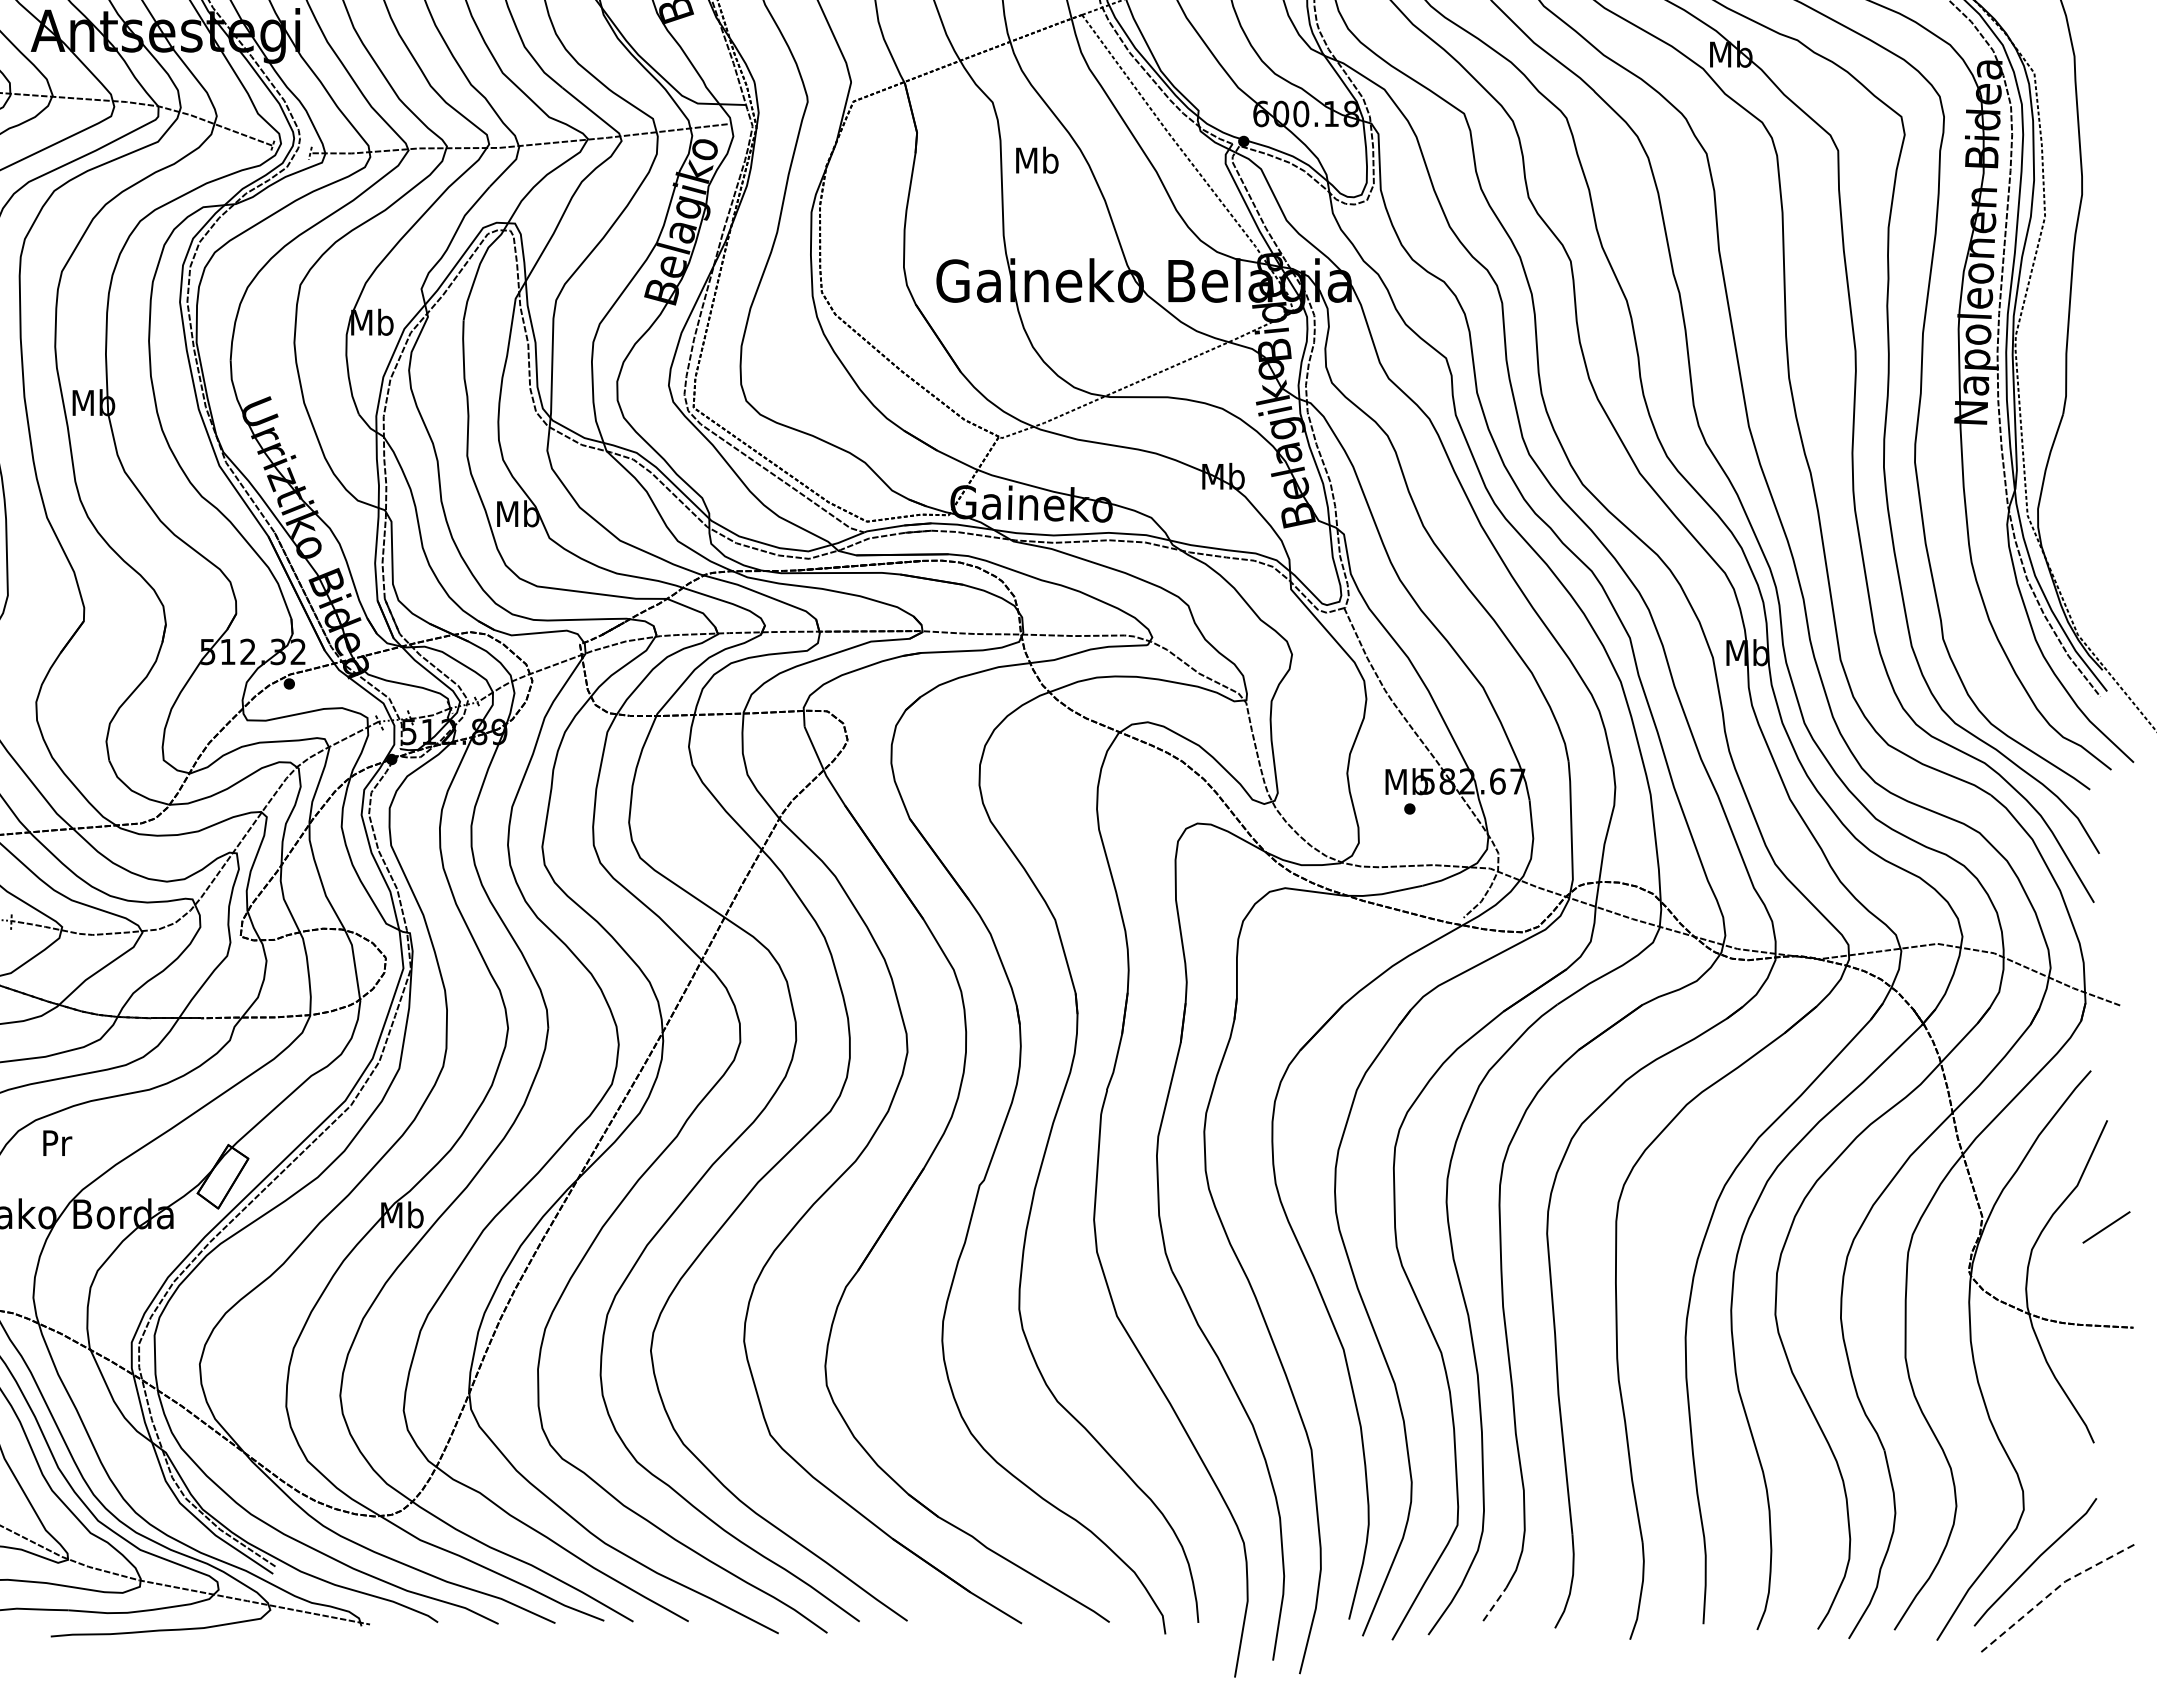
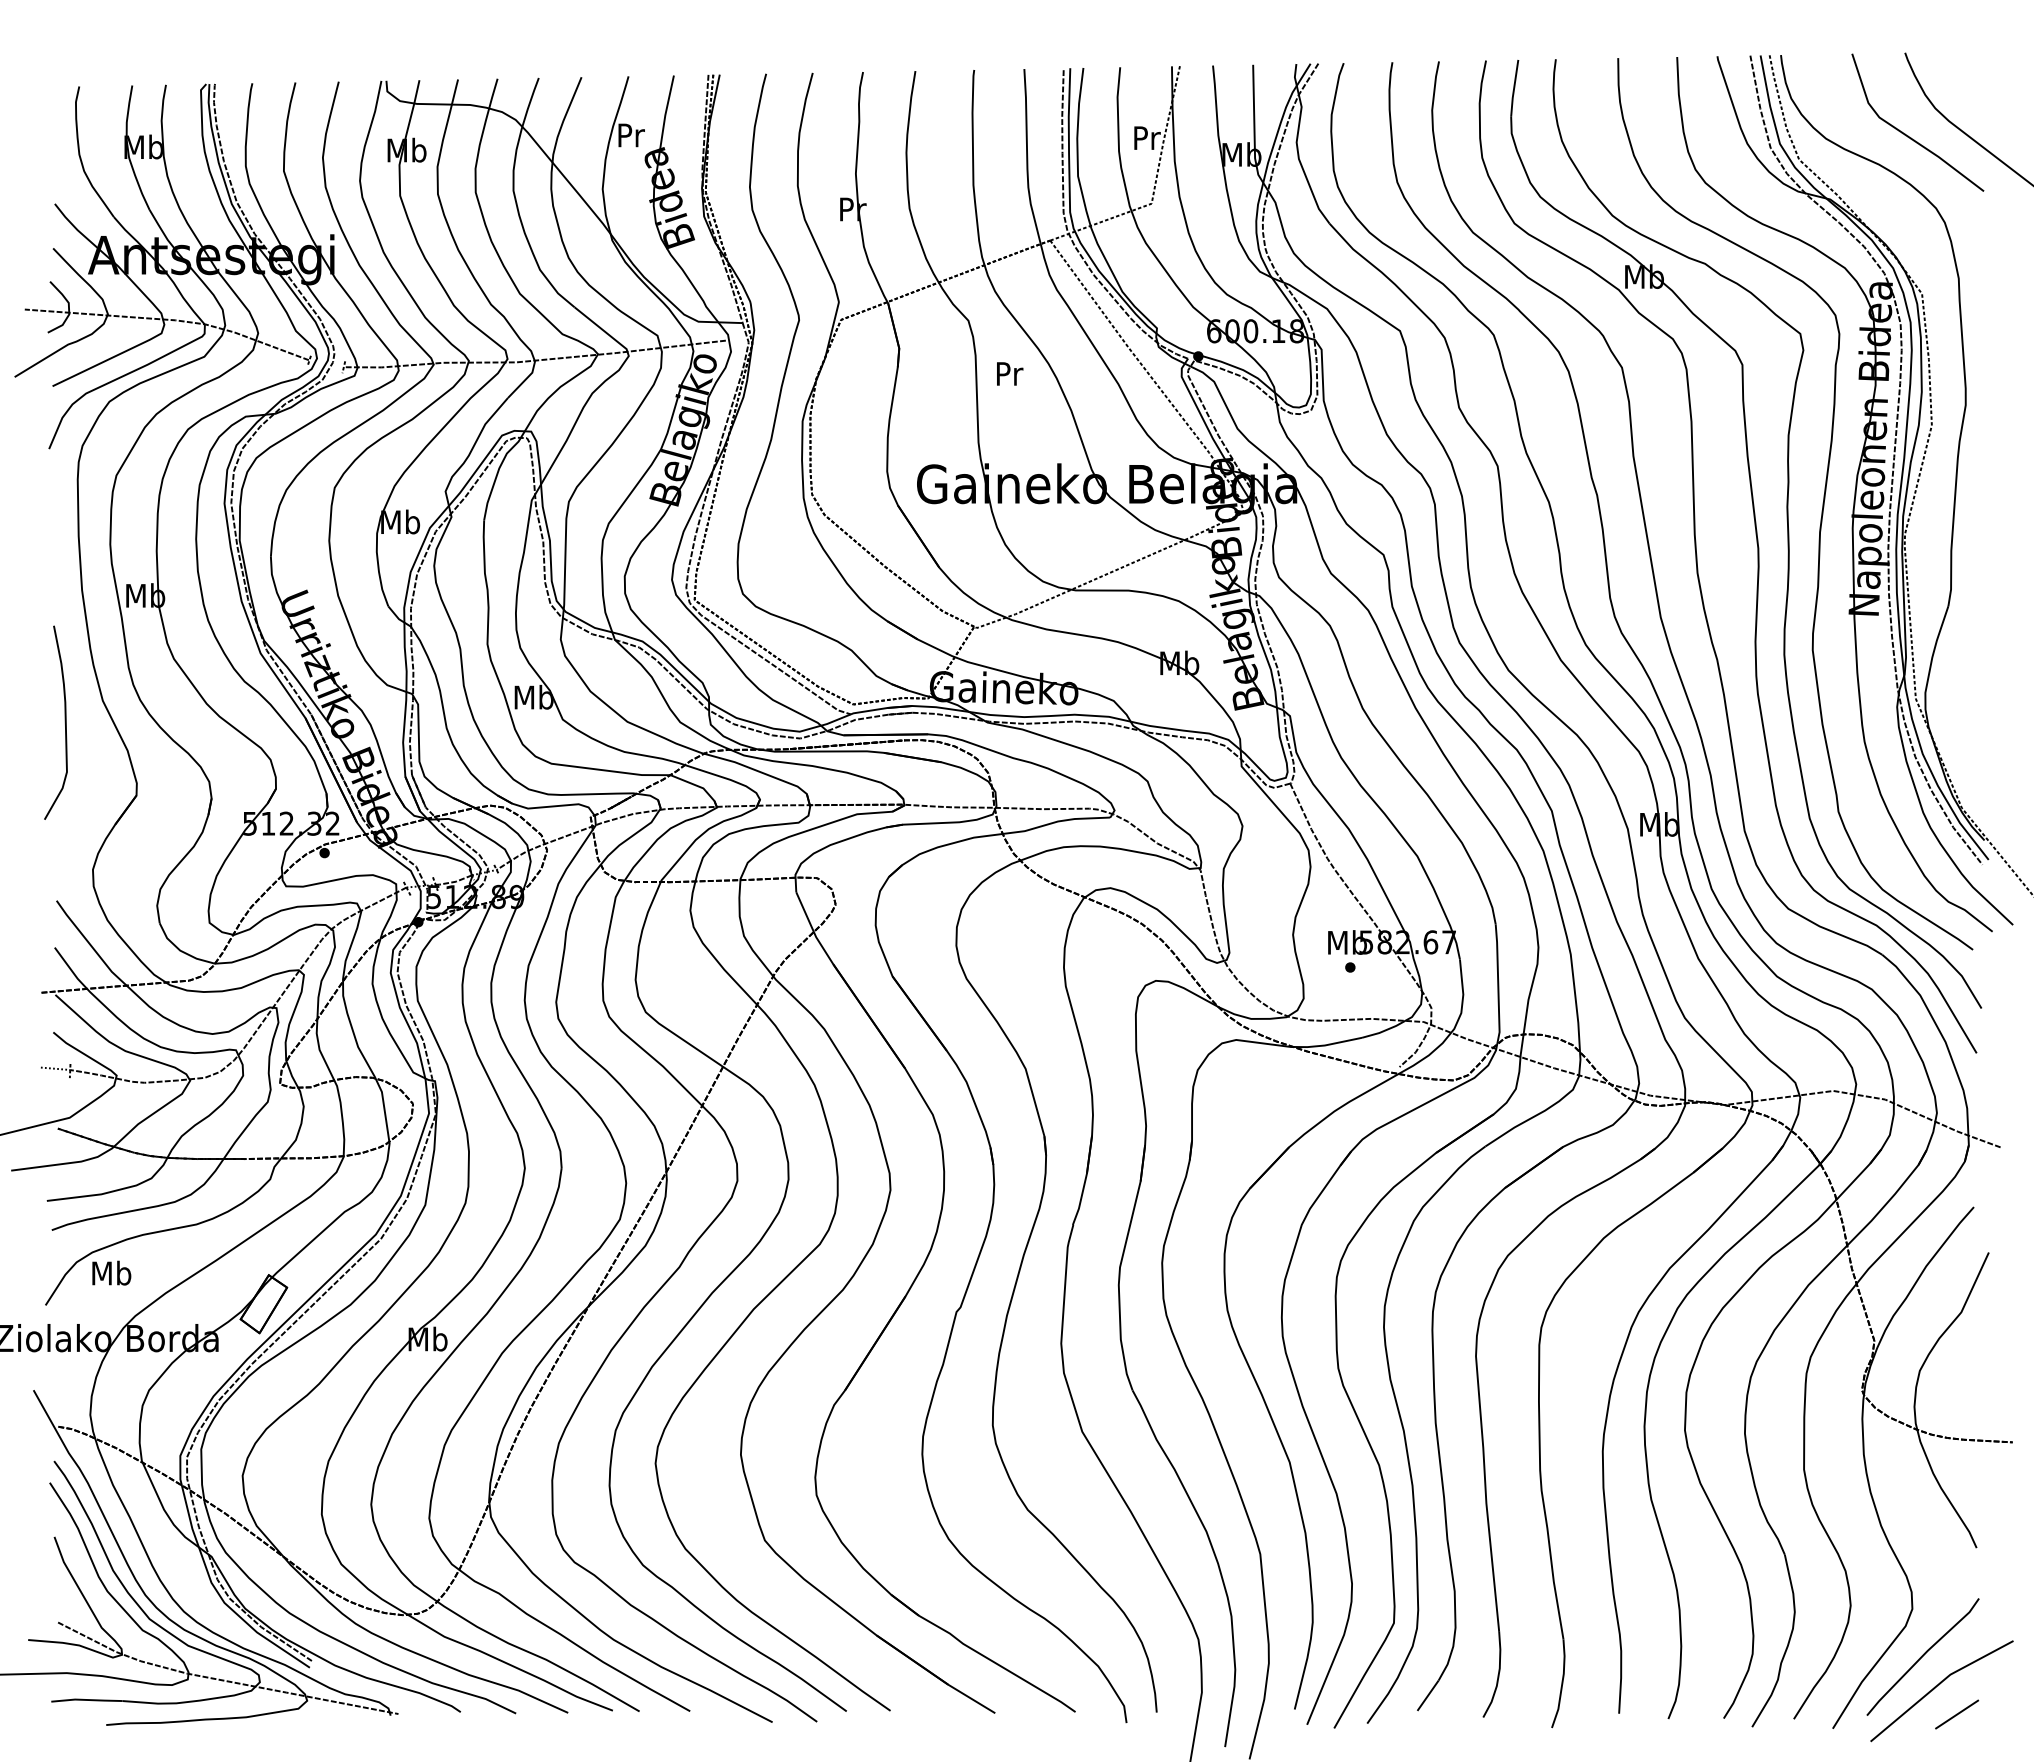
text: (1037, 160) -> (1009, 373), Mb -> Pr
text: (56, 1142) -> (111, 1272), Pr -> Mb
line: (2106, 1227) -> (1957, 1714), moved
line: (2052, 1592) -> (1938, 1684), dashed -> solid
line: (1495, 1604) -> (1428, 1695), dashed -> solid

